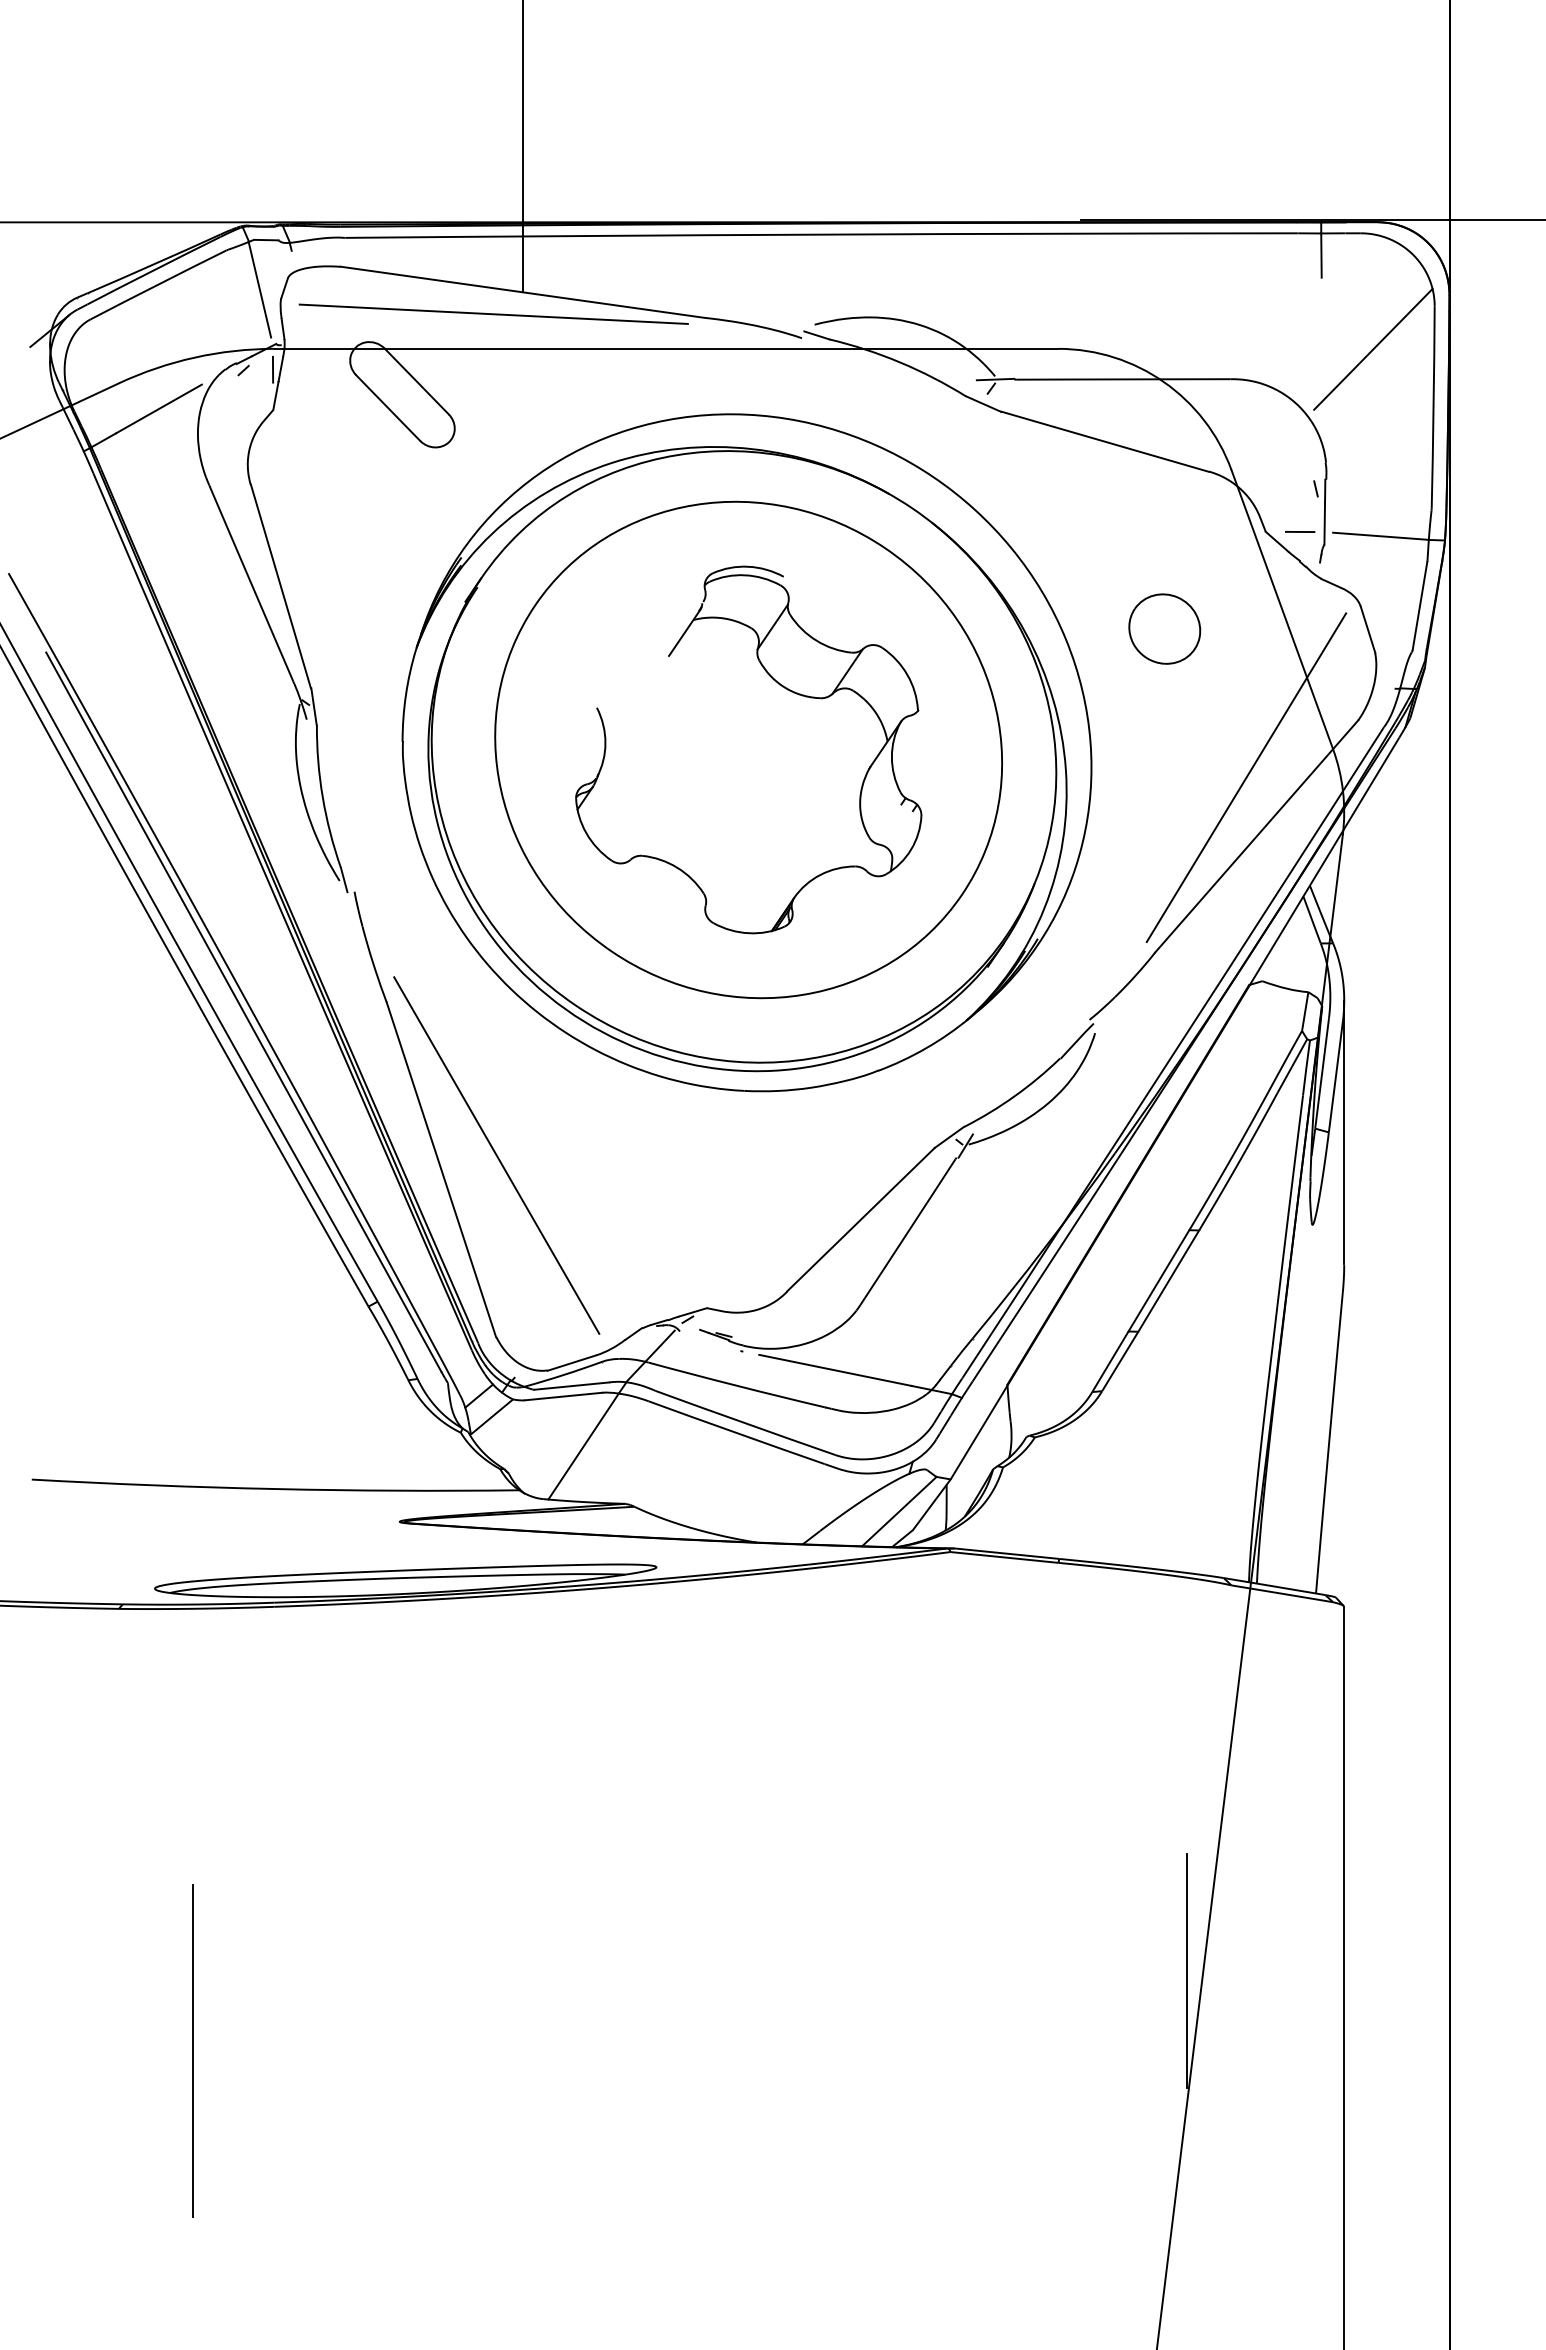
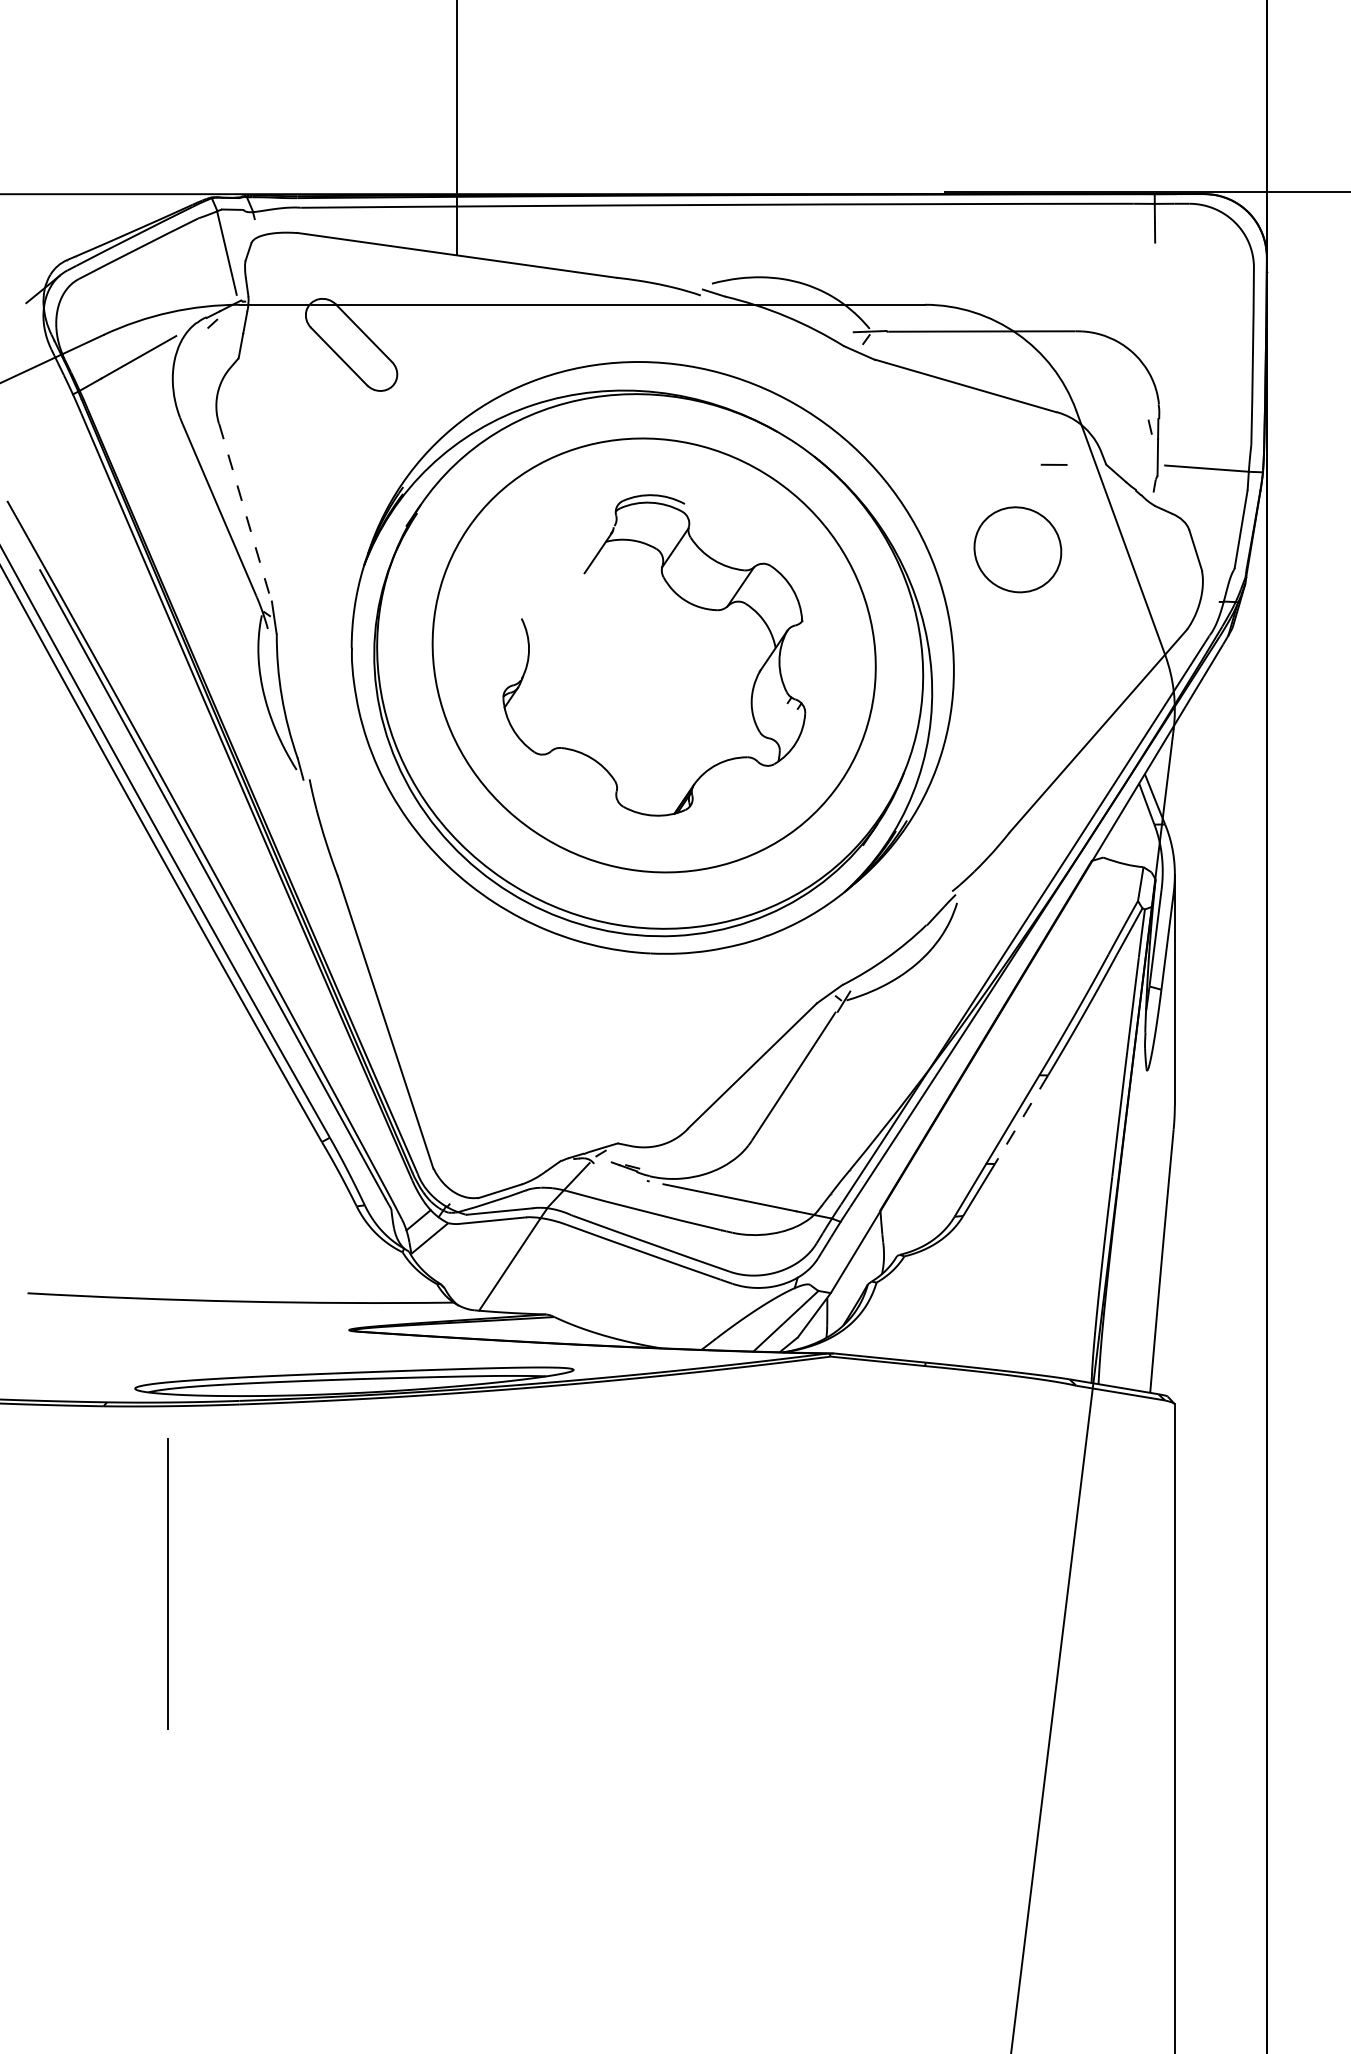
line: (493, 313) -> (431, 273), removed
line: (1373, 348) -> (1200, 304), removed
line: (272, 369) -> (237, 322), removed
line: (1300, 531) -> (1054, 464), moved
line: (281, 587) -> (245, 513), solid -> dashed
part: (1164, 628) -> (1017, 549), size x1.4
line: (1246, 777) -> (1089, 679), removed
line: (496, 1155) -> (433, 1009), removed
line: (1168, 1281) -> (1021, 1120), solid -> dashed
line: (1187, 1970) -> (1037, 1722), removed
line: (192, 2050) -> (168, 1583), moved

